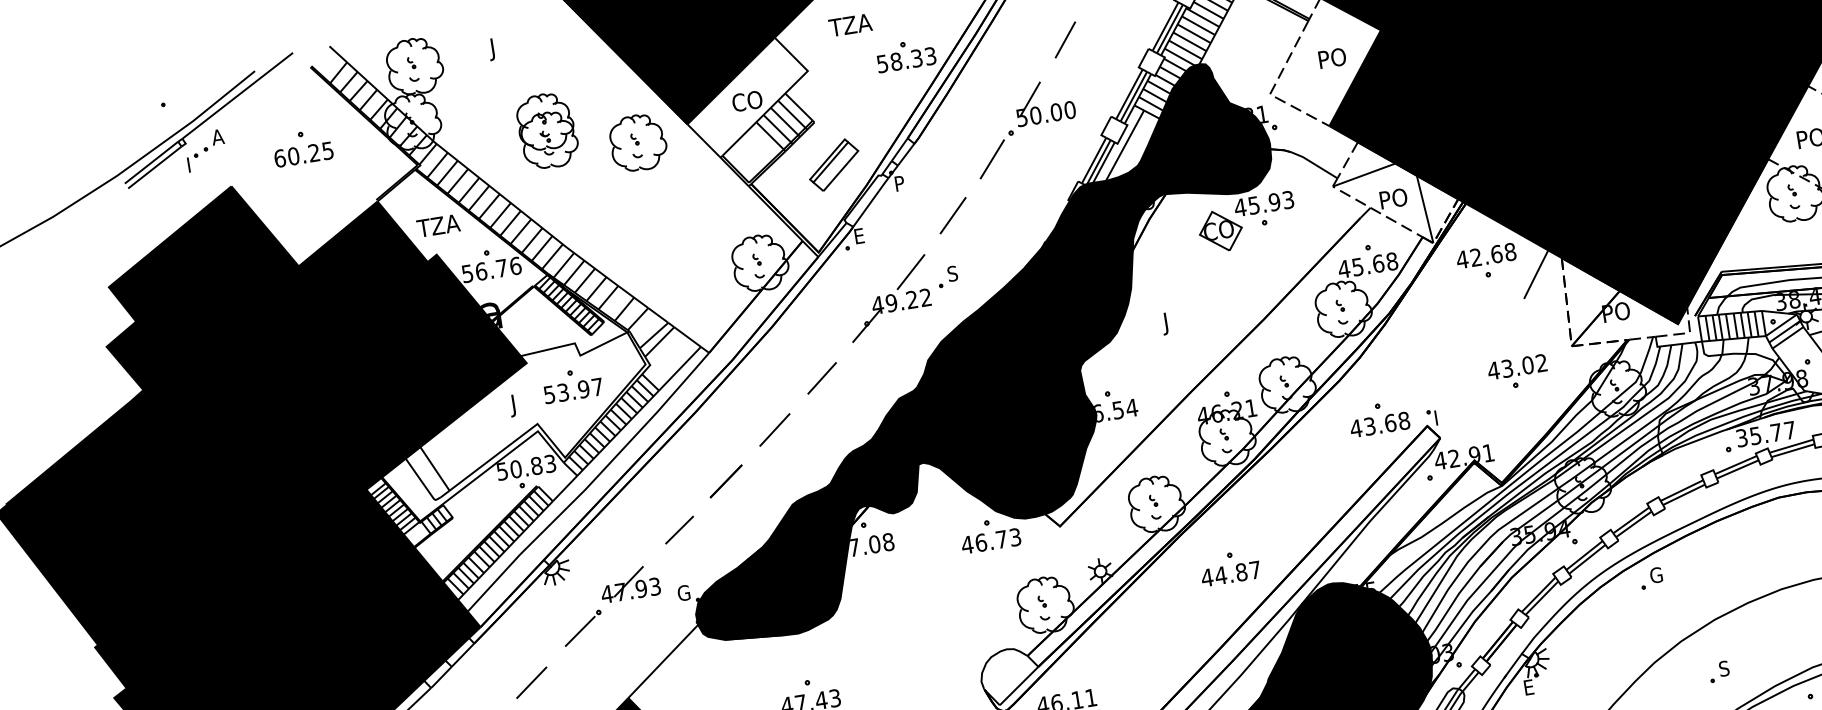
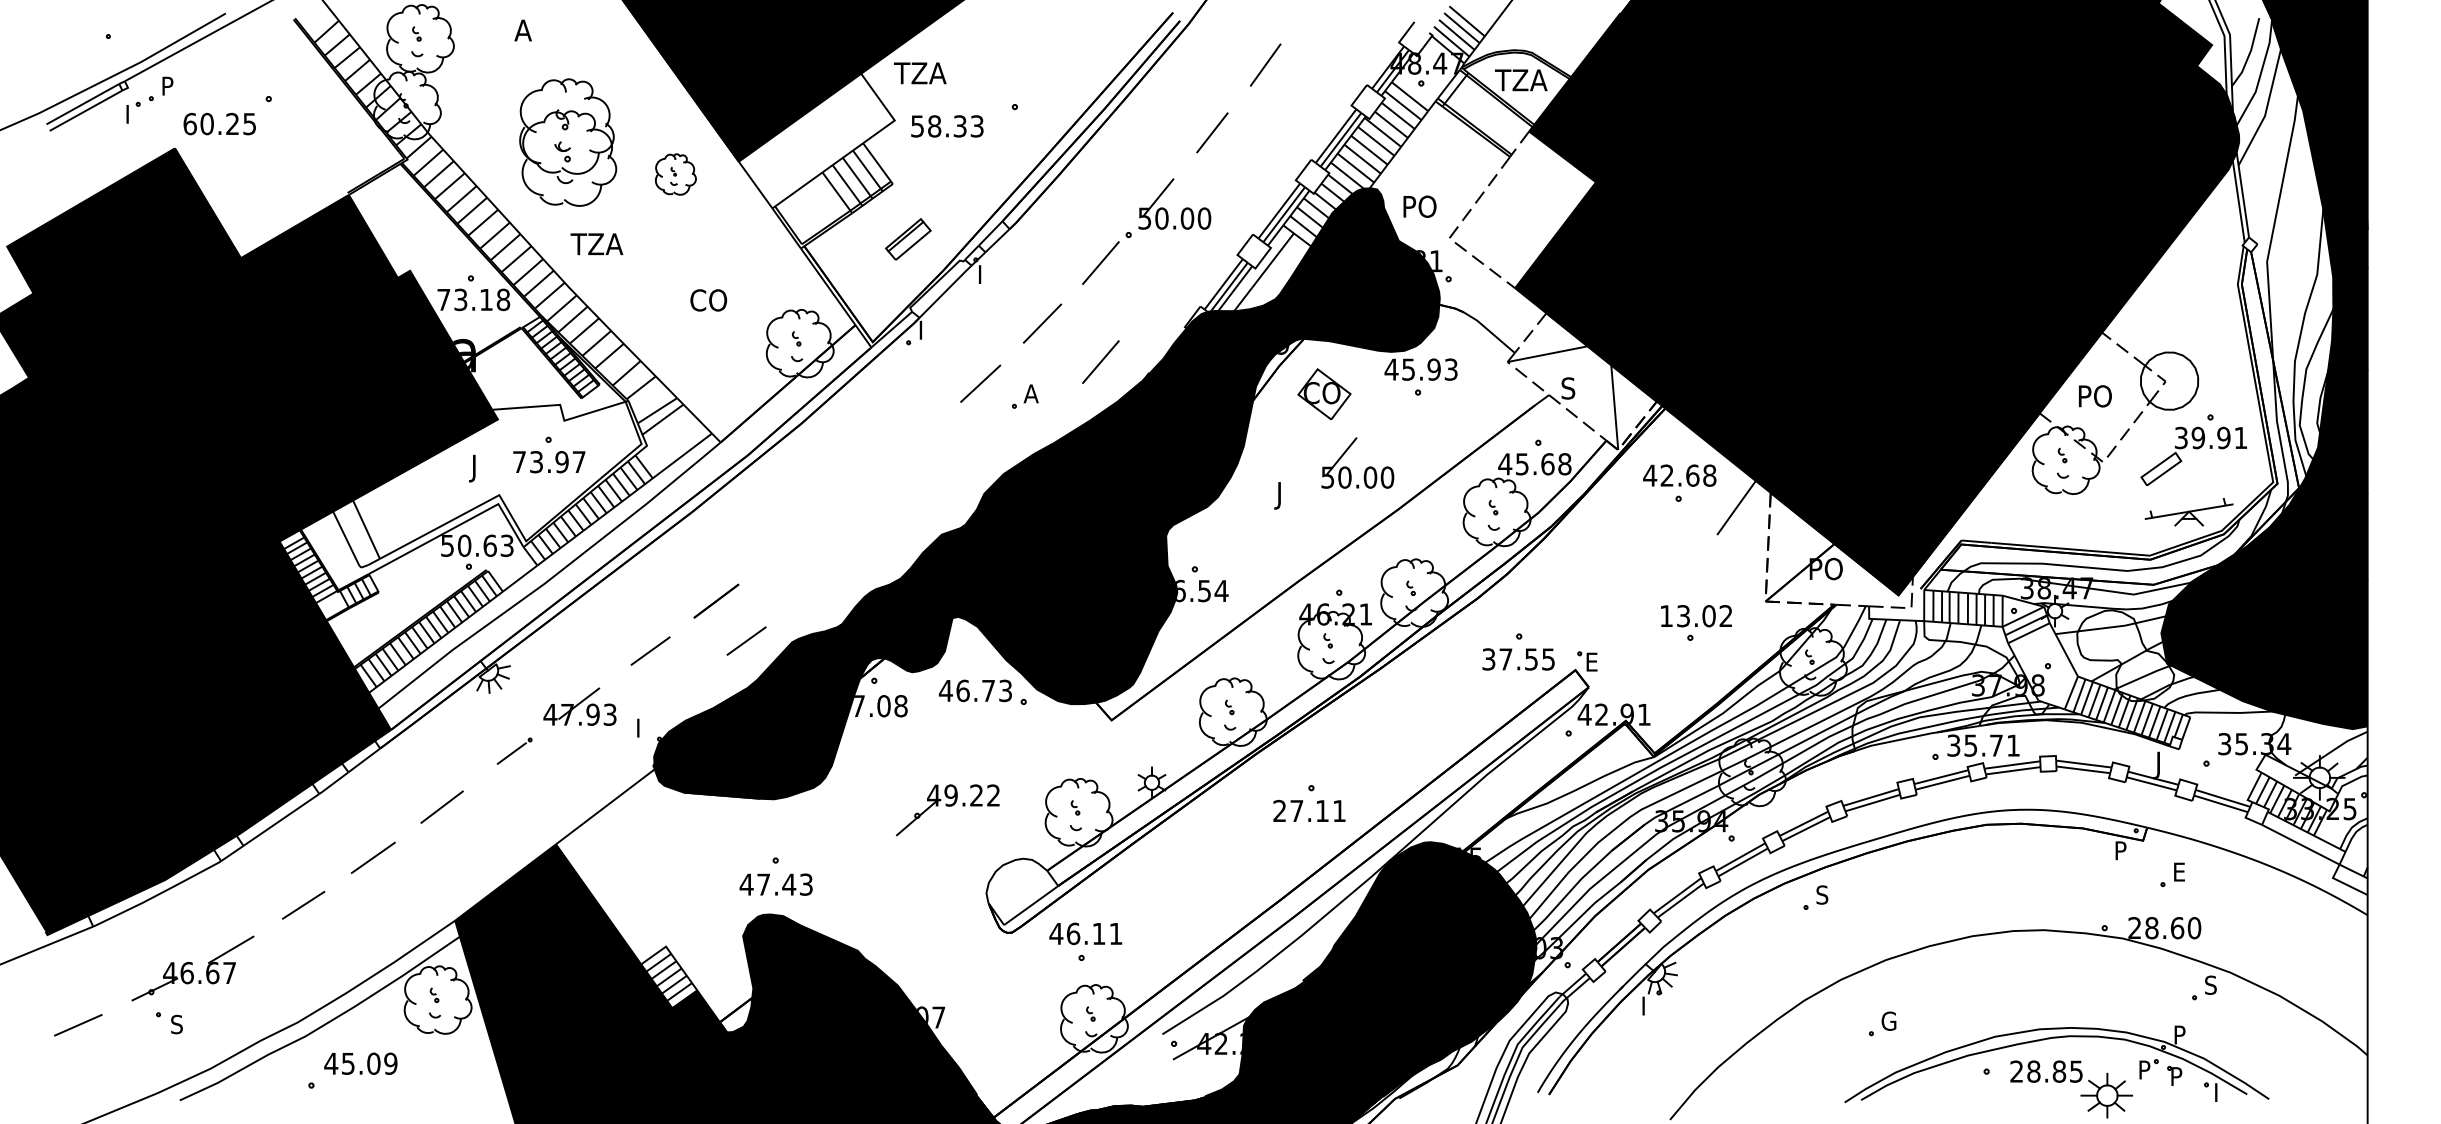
text: (850, 25) -> (920, 73), moved
text: (495, 49) -> (521, 33), J -> A
text: (1332, 58) -> (1419, 206), moved
text: (906, 60) -> (947, 126), moved
text: (747, 101) -> (708, 300), moved
part: (547, 130) -> (568, 142), size x1.4
text: (217, 136) -> (167, 85), A -> P
part: (638, 142) -> (675, 174), size x0.6
text: (303, 154) -> (219, 123), moved
part: (834, 165) -> (908, 239), size x0.7
text: (900, 180) -> (985, 270), P -> I
text: (1393, 198) -> (1578, 388), PO -> S
text: (438, 225) -> (596, 243), moved
part: (1220, 230) -> (1324, 393), moved
text: (860, 235) -> (926, 329), E -> I
line: (1004, 238) -> (1100, 361), added
text: (491, 269) -> (473, 299), 56.76 -> 73.18
text: (952, 273) -> (1030, 393), S -> A
part: (1220, 293) -> (1350, 469), added
part: (890, 315) -> (947, 810), moved
text: (1493, 370) -> (1666, 615), 43.02 -> 13.02
line: (822, 378) -> (852, 495), removed
text: (549, 395) -> (519, 462), 53.97 -> 73.97
text: (1440, 416) -> (1593, 661), I -> E
text: (1380, 424) -> (1518, 659), 43.68 -> 37.55
line: (775, 430) -> (785, 548), removed
text: (1790, 430) -> (2013, 745), 35.77 -> 35.71
text: (536, 465) -> (489, 545), 50.83 -> 50.63
line: (755, 509) -> (746, 640), added
text: (990, 541) -> (974, 690), moved
text: (1230, 573) -> (1308, 810), 44.87 -> 27.11
text: (1656, 574) -> (1823, 894), G -> S
text: (683, 592) -> (643, 727), G -> I
part: (582, 628) -> (514, 751), size x0.7
text: (1724, 668) -> (1888, 1020), S -> G
text: (1529, 686) -> (1648, 1005), E -> I

